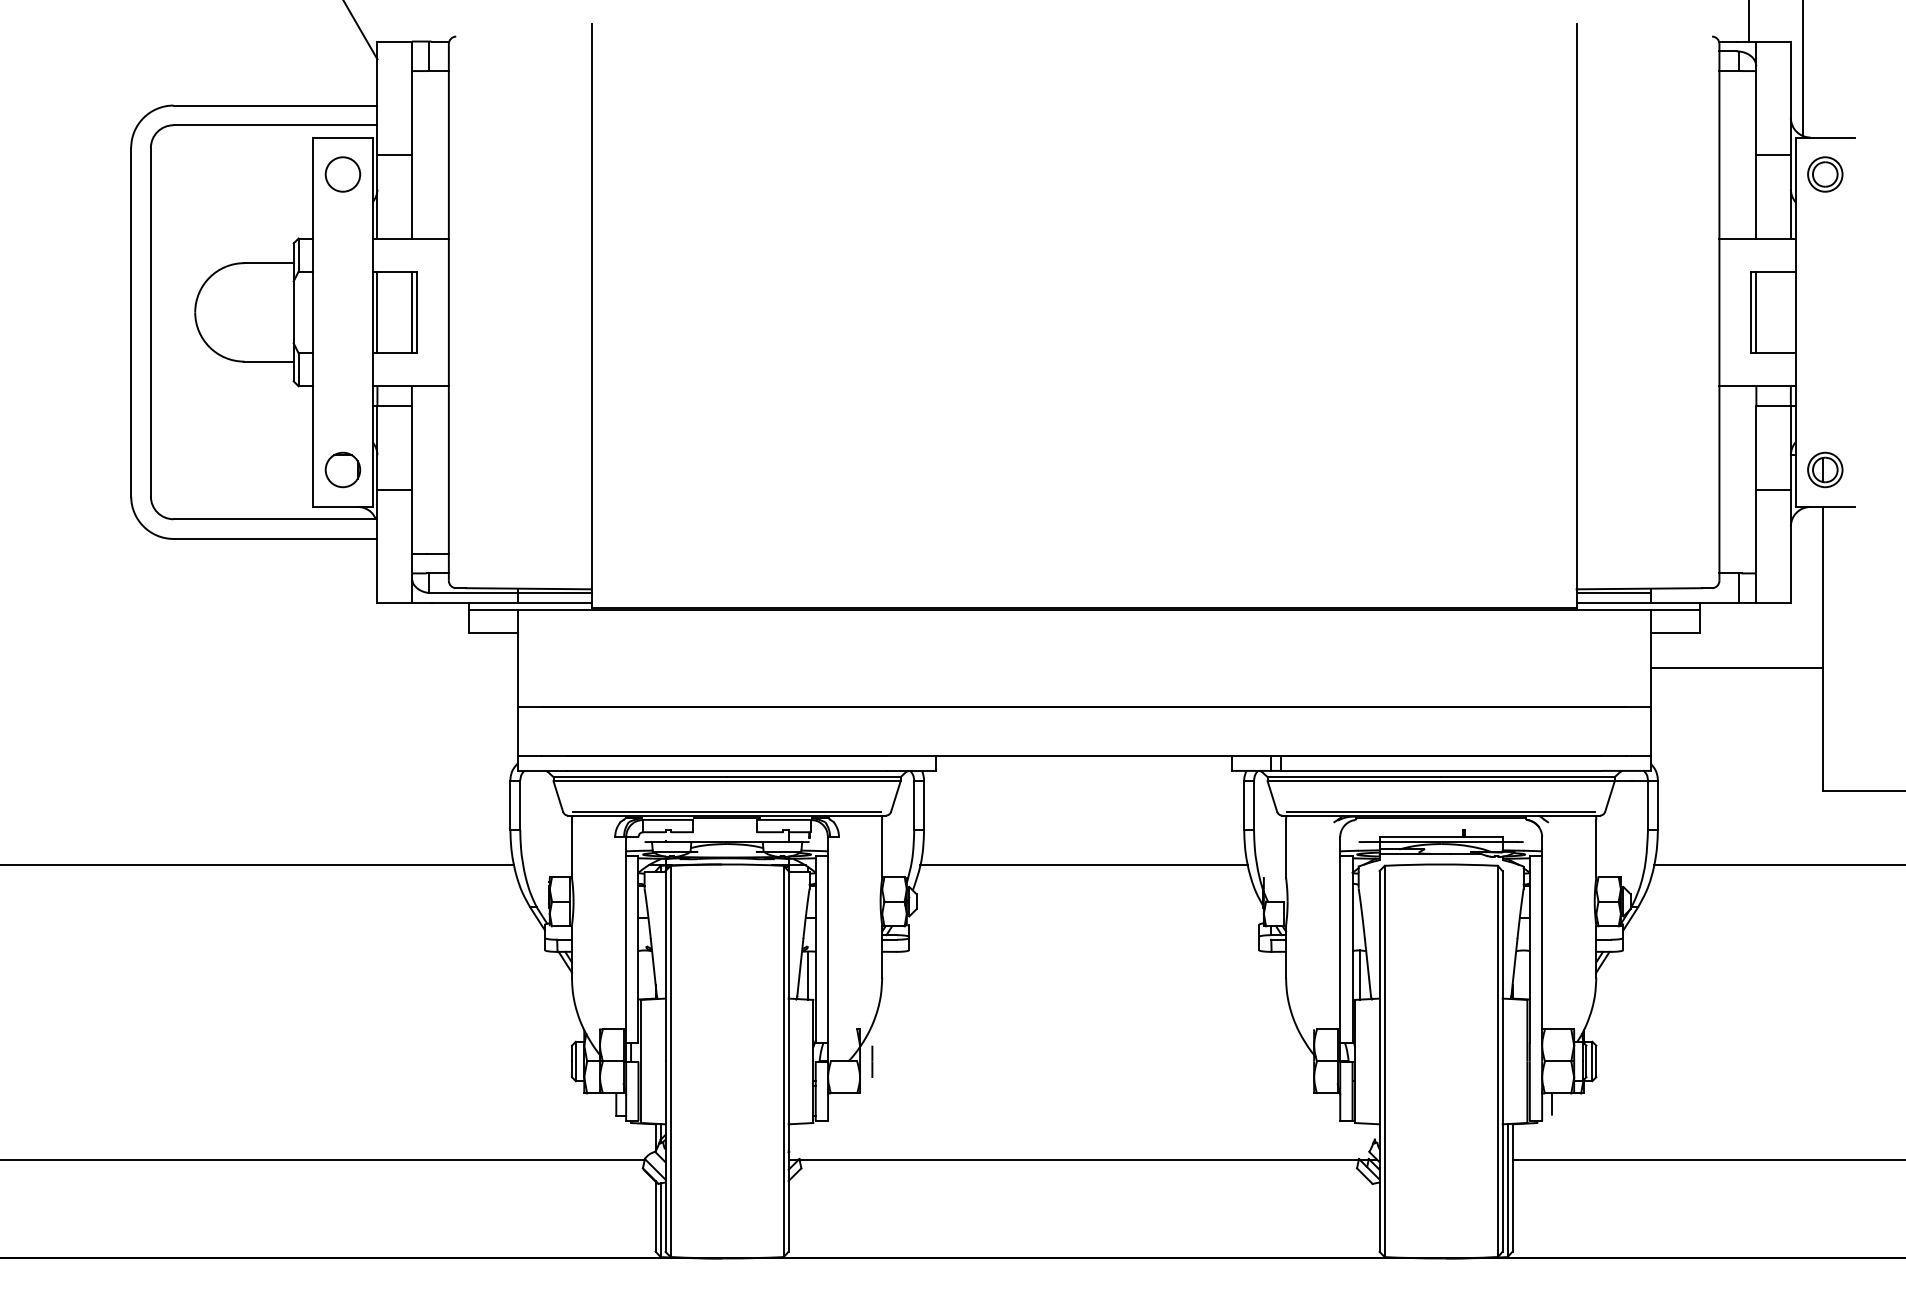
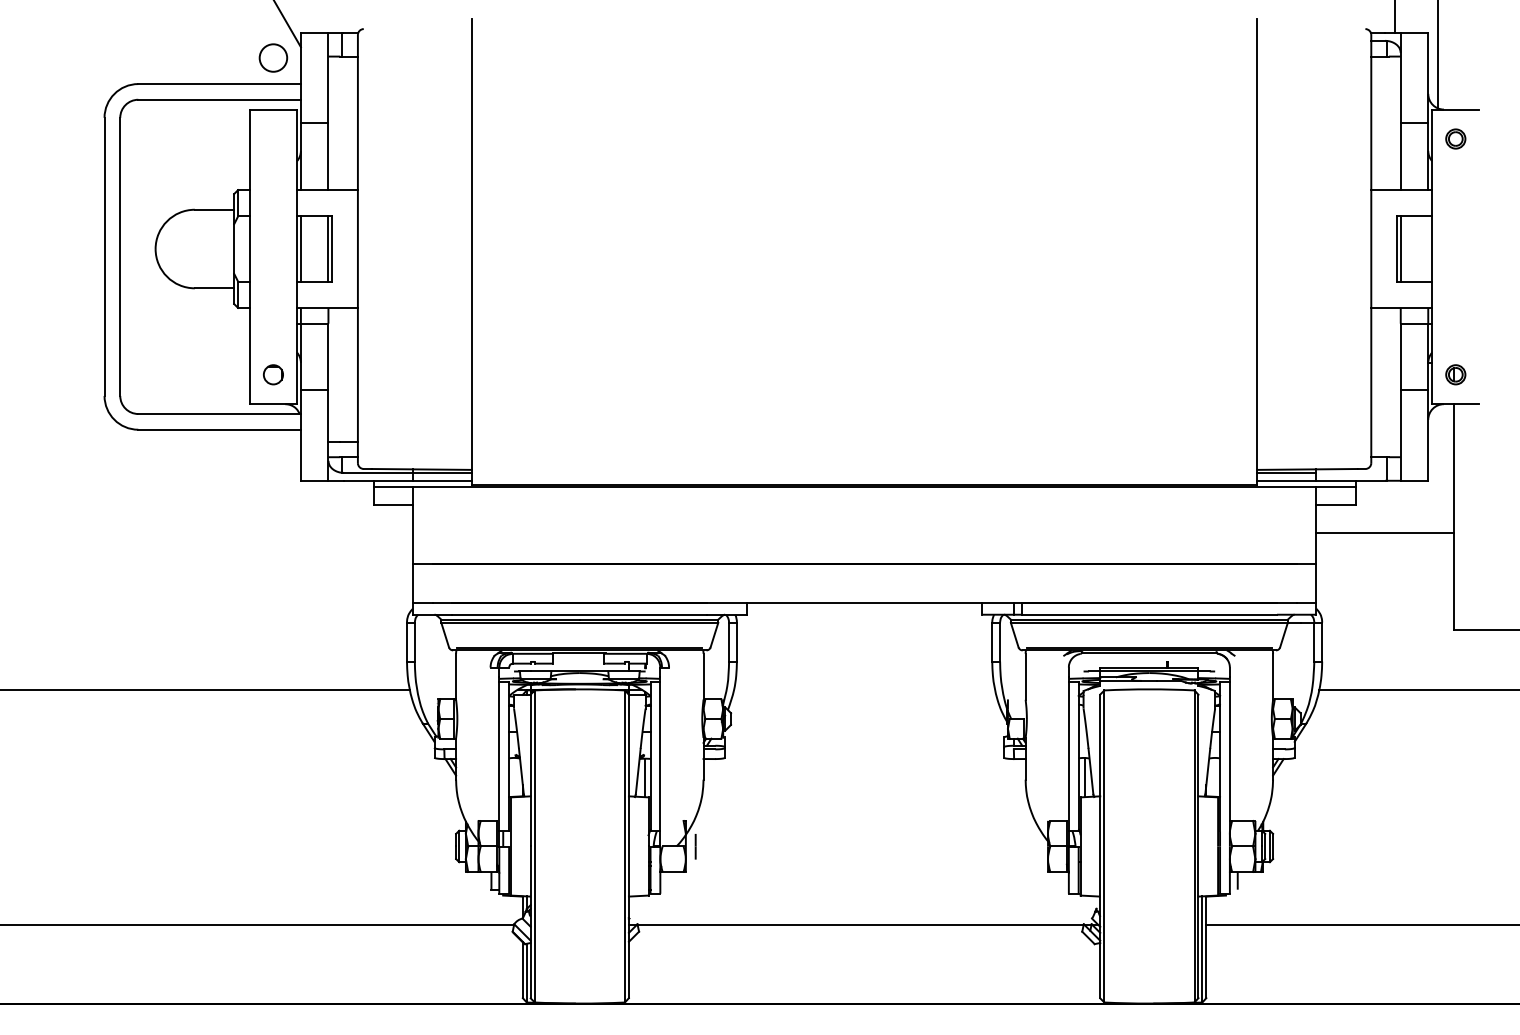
circle: (343, 173) -> (273, 57), moved
part: (1825, 173) -> (1455, 138), size x0.7
part: (343, 469) -> (273, 374), size x0.7
part: (1825, 469) -> (1455, 374), size x0.7
line: (1084, 865) -> (864, 690), removed

